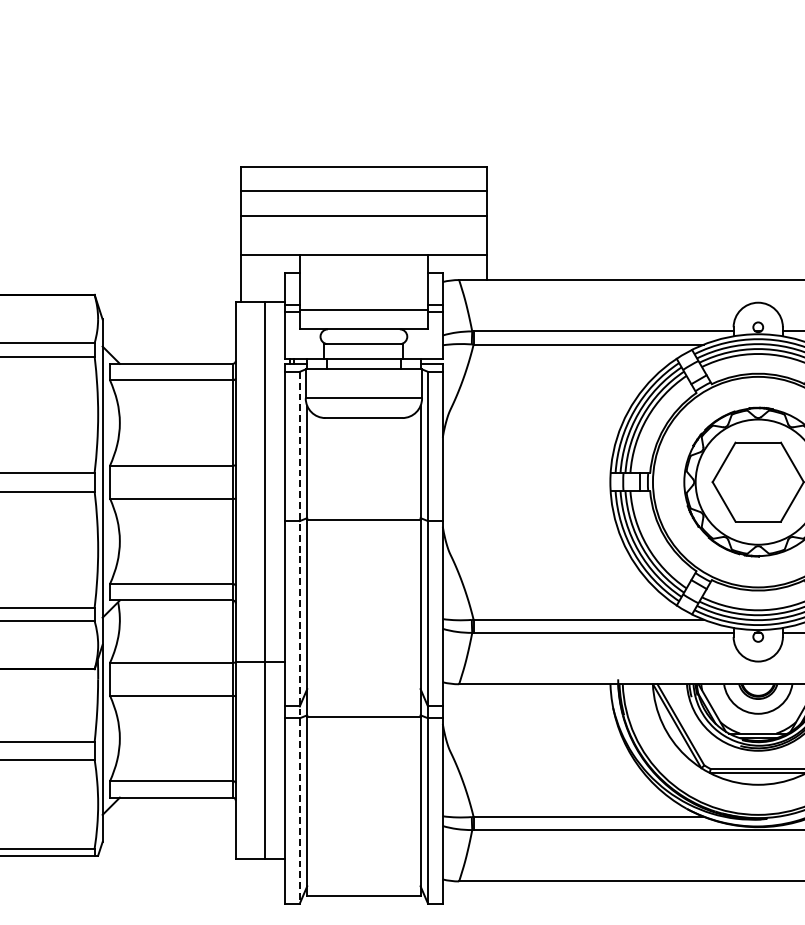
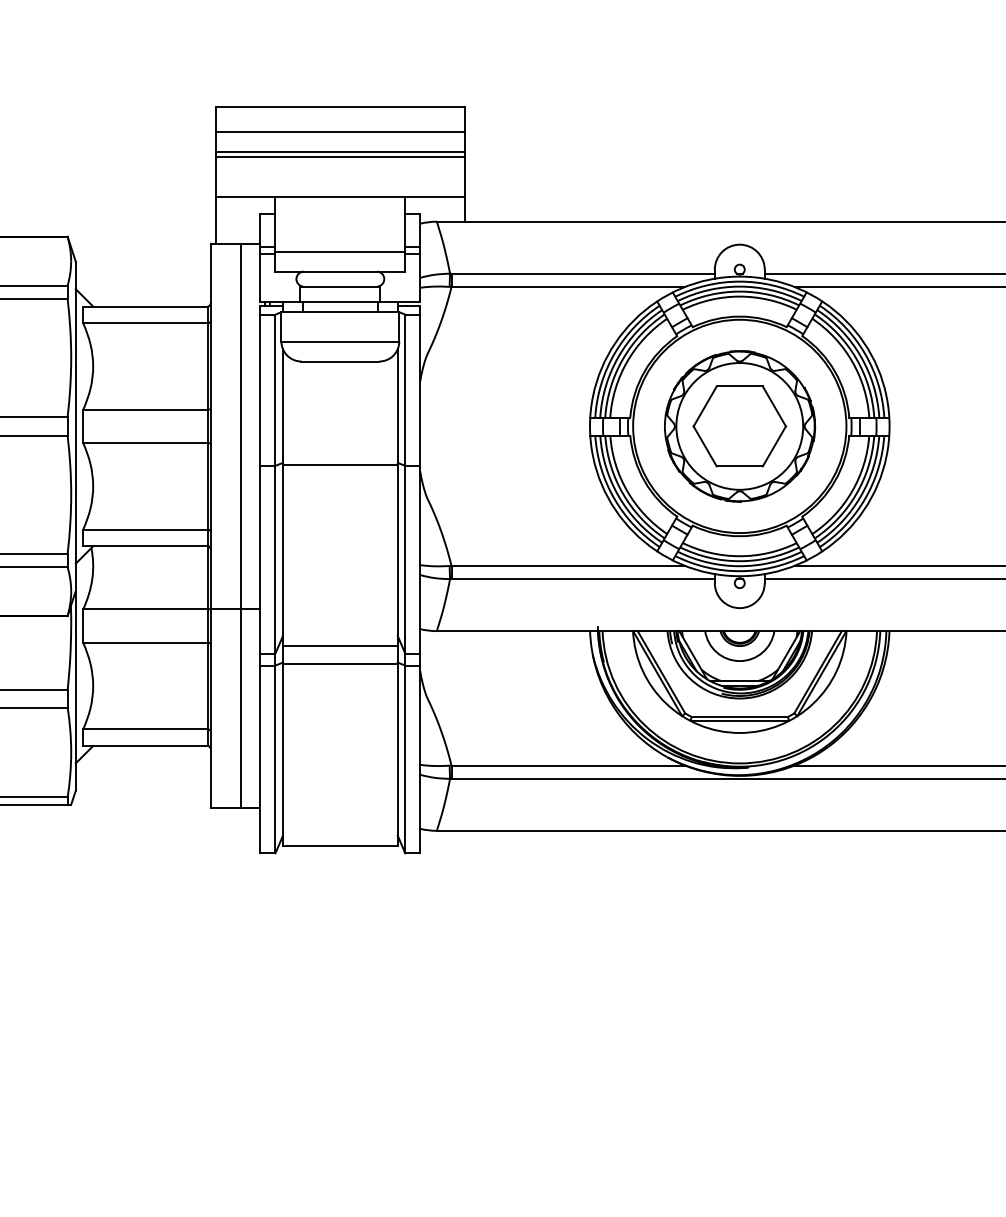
line: (364, 210) -> (340, 151), added
line: (299, 638) -> (275, 584), dashed -> solid
line: (363, 699) -> (339, 646), added

